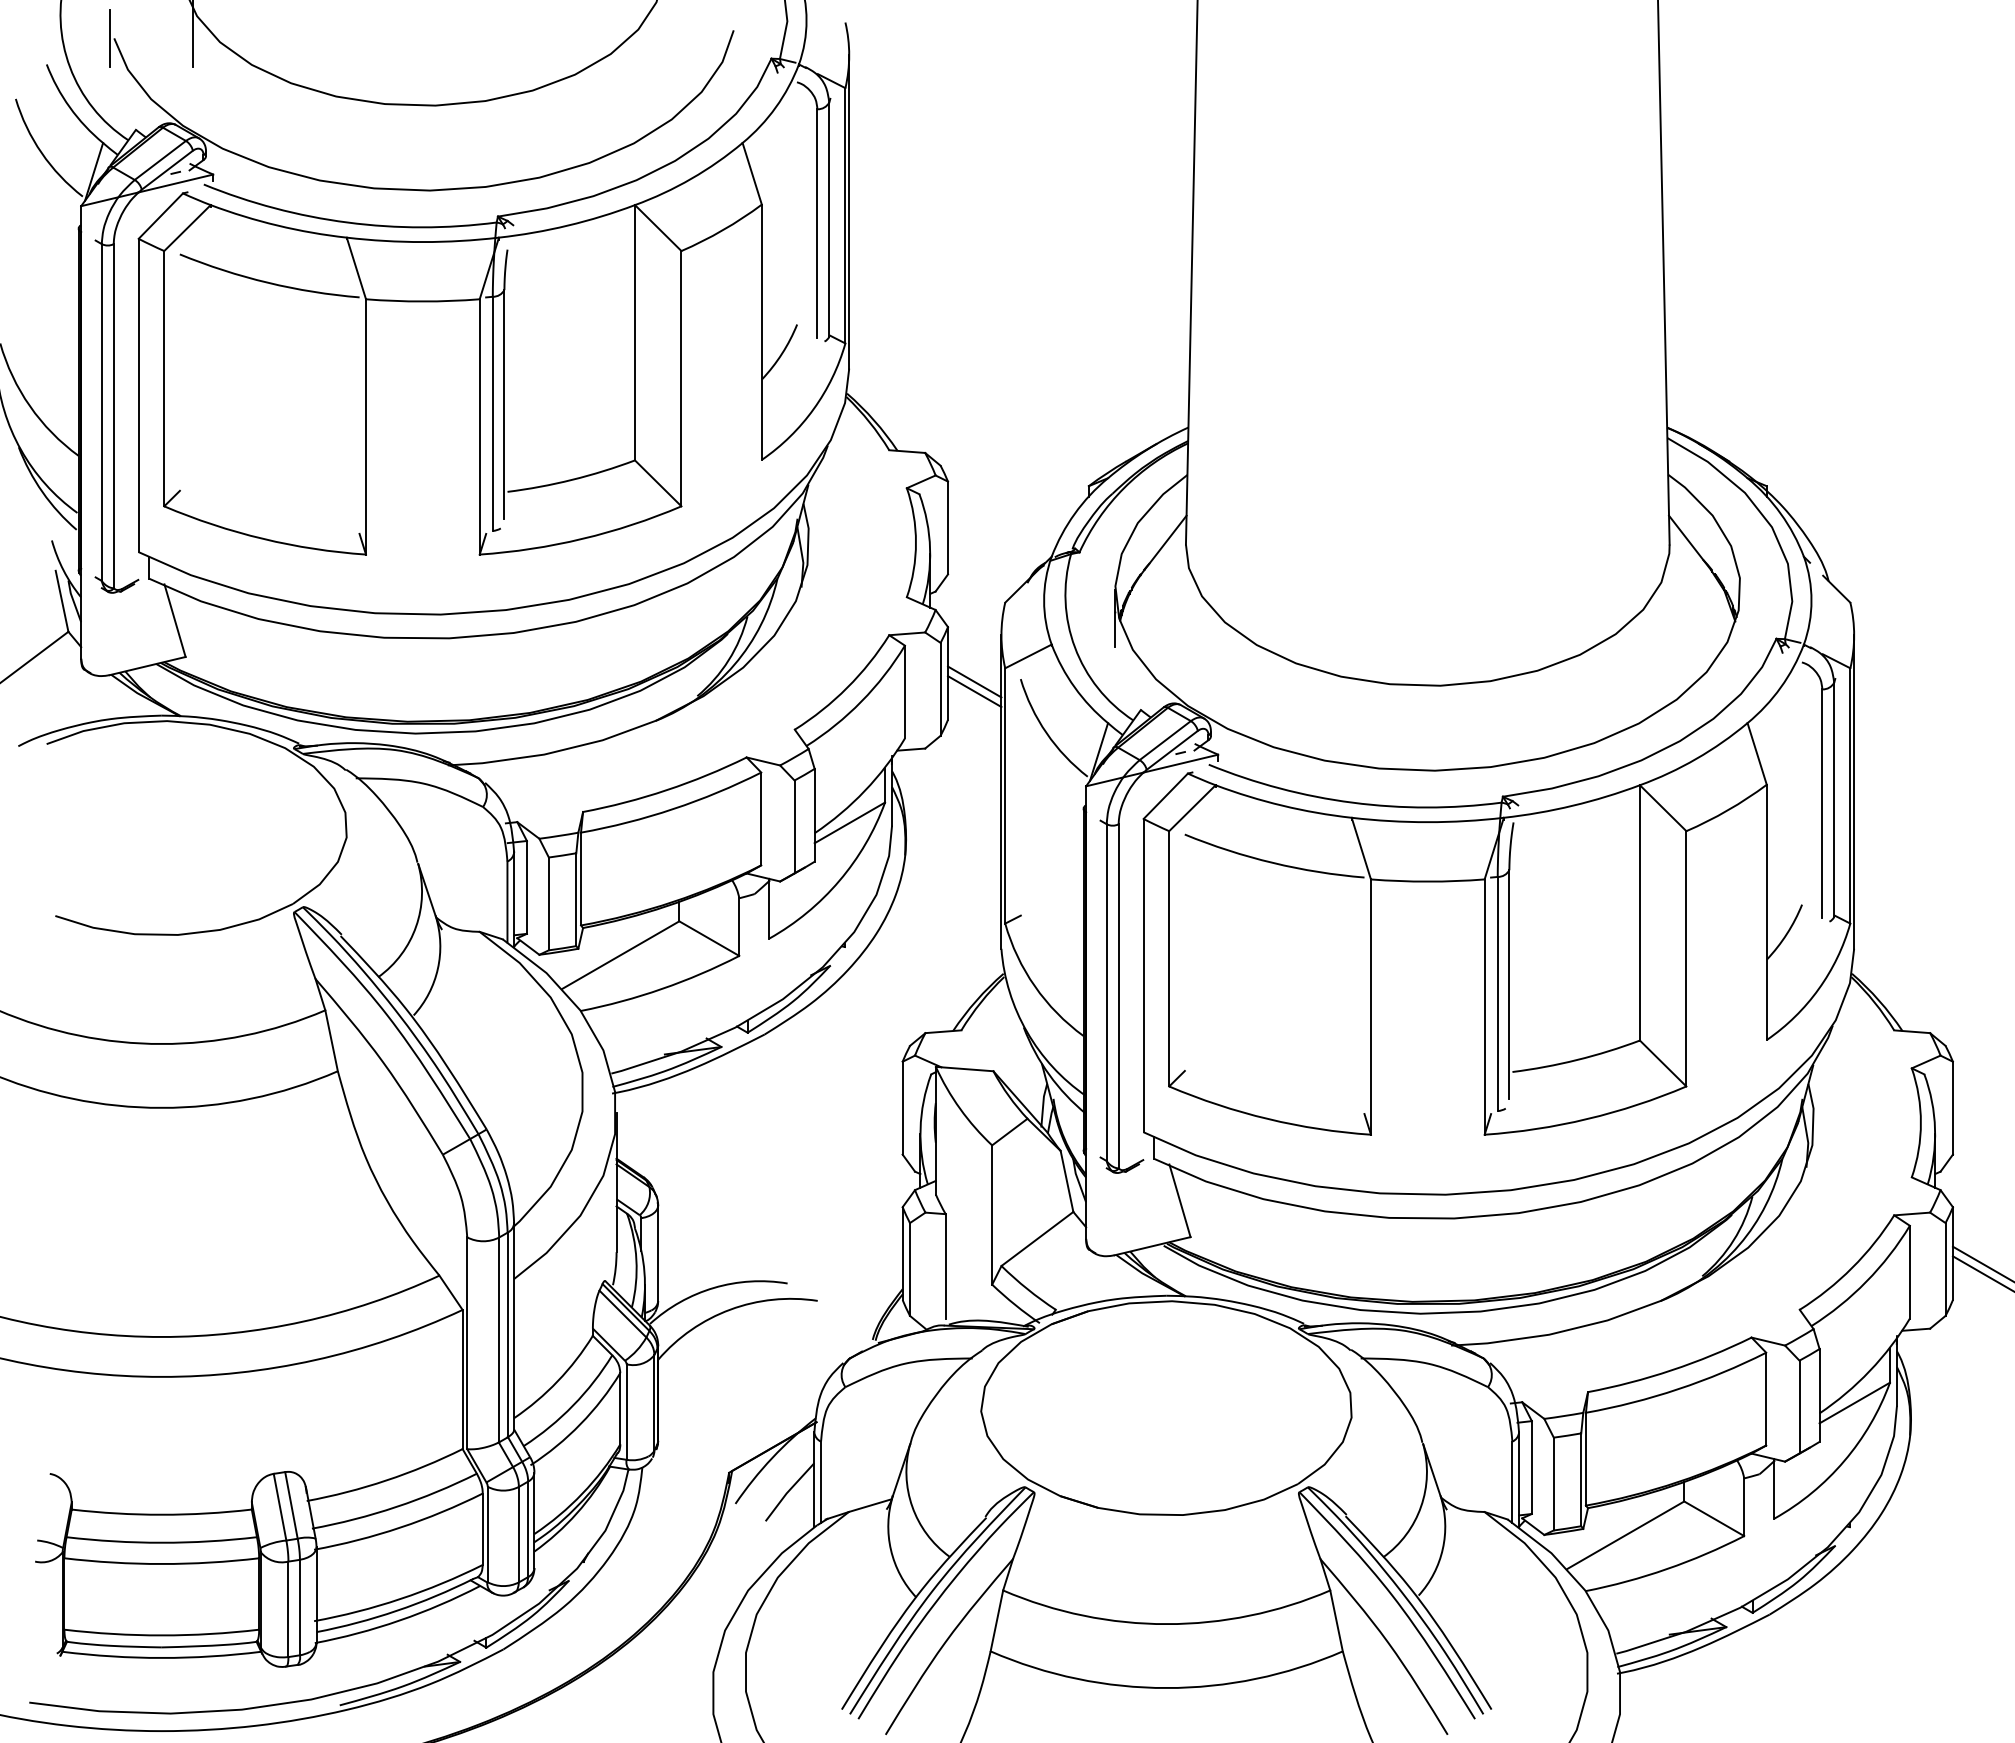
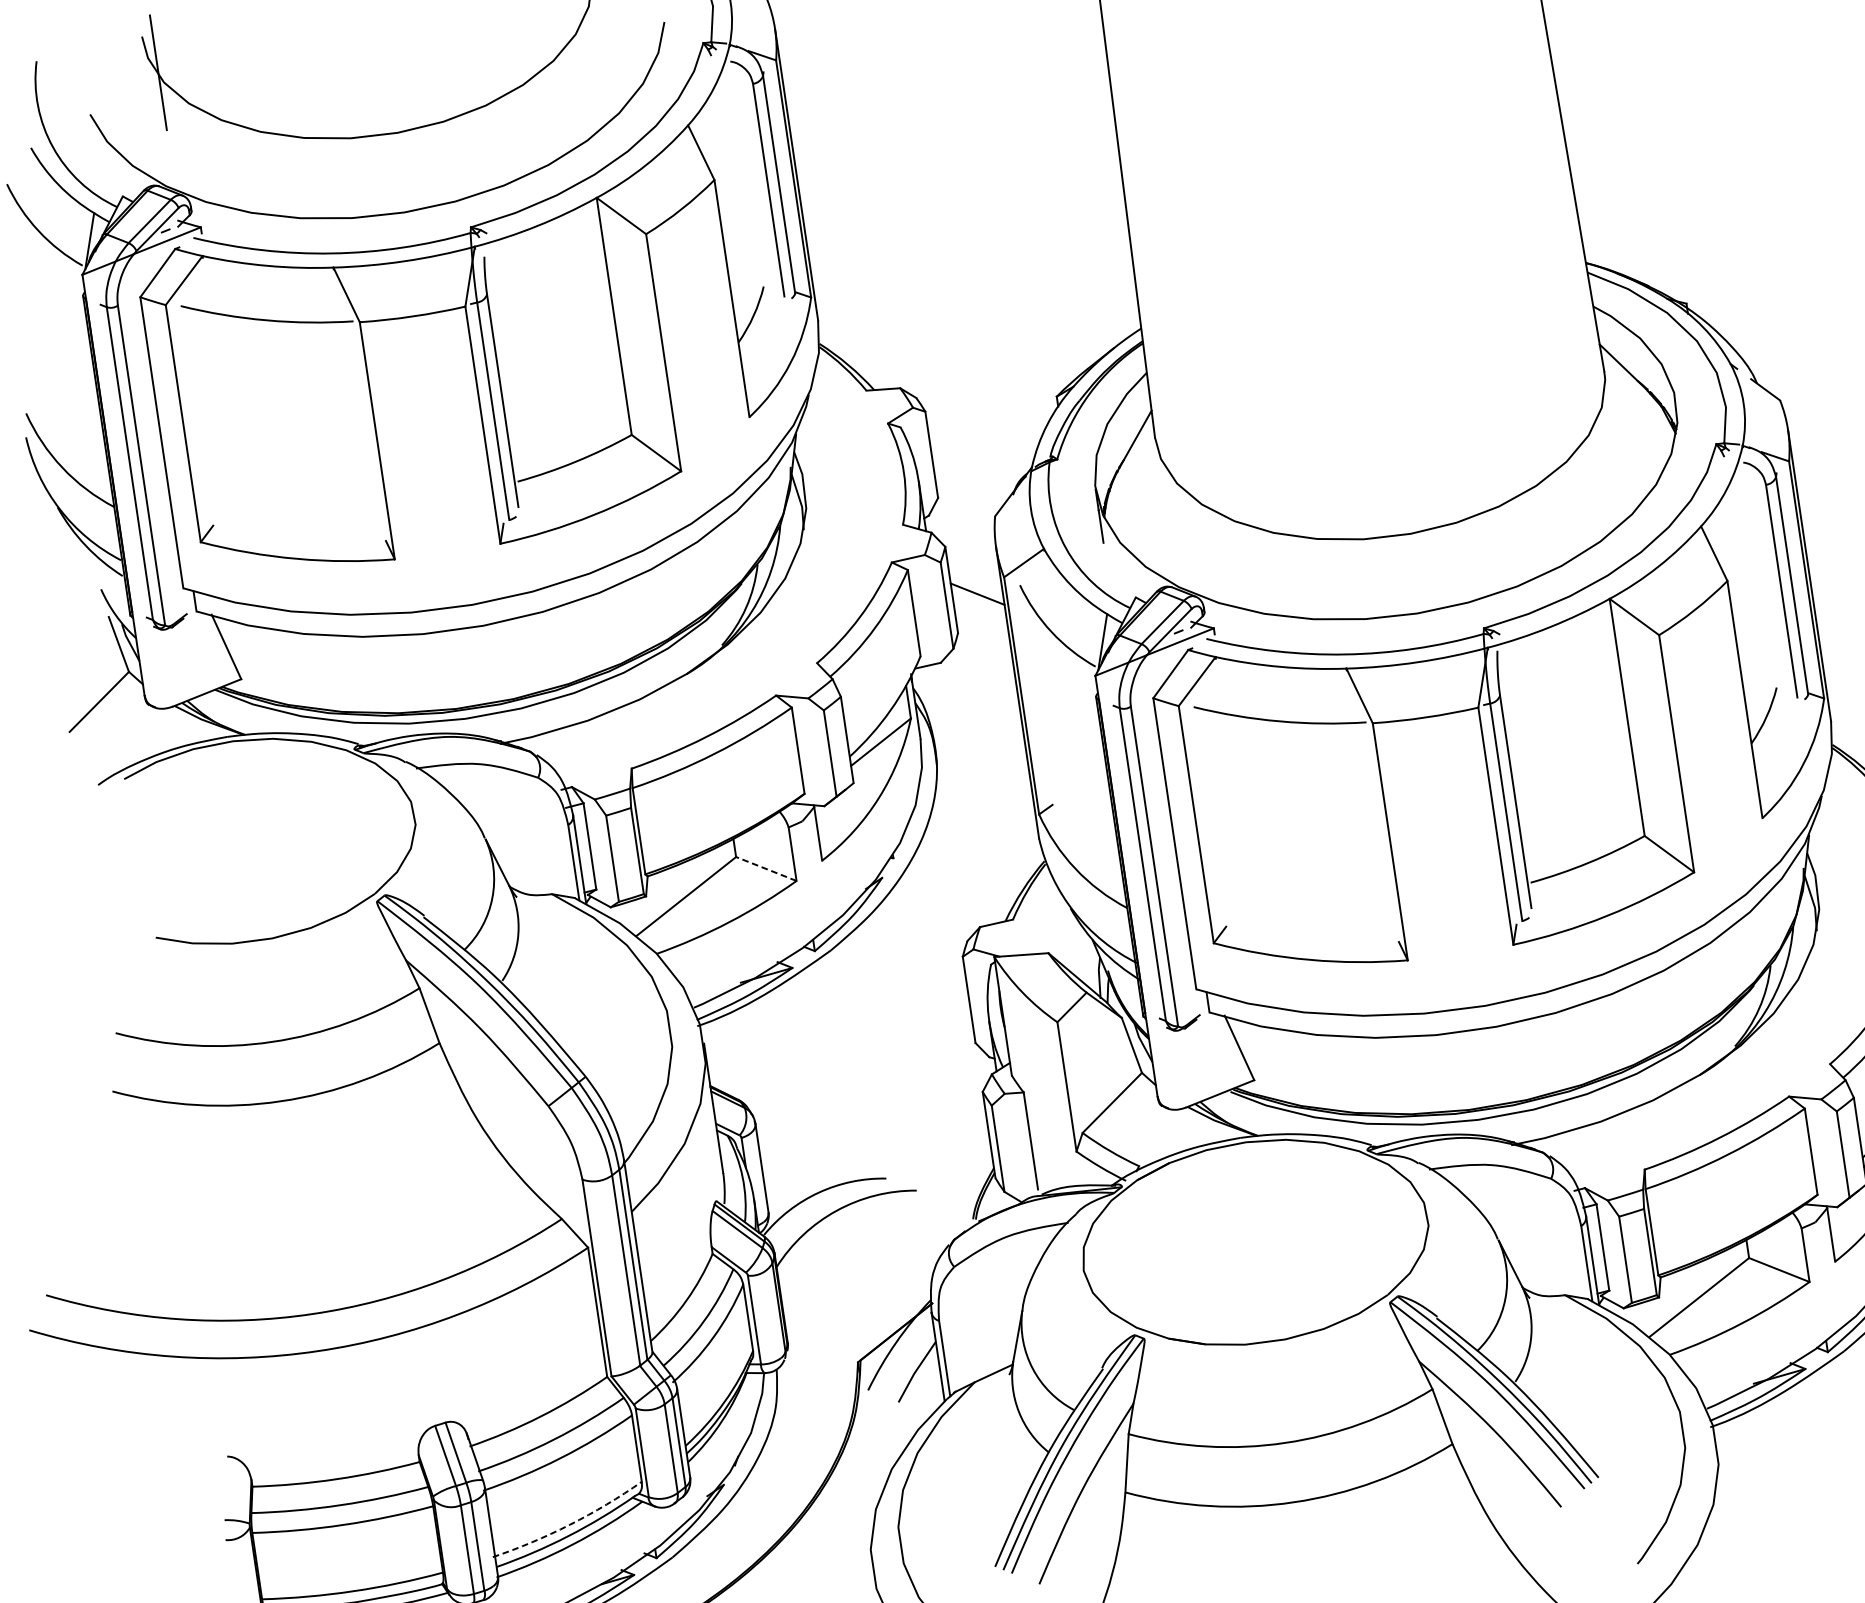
line: (110, 38) -> (86, 115), removed
line: (974, 691) -> (978, 603), removed
line: (709, 938) -> (766, 868), solid -> dashed
arc: (400, 1599) -> (570, 1525), solid -> dashed

